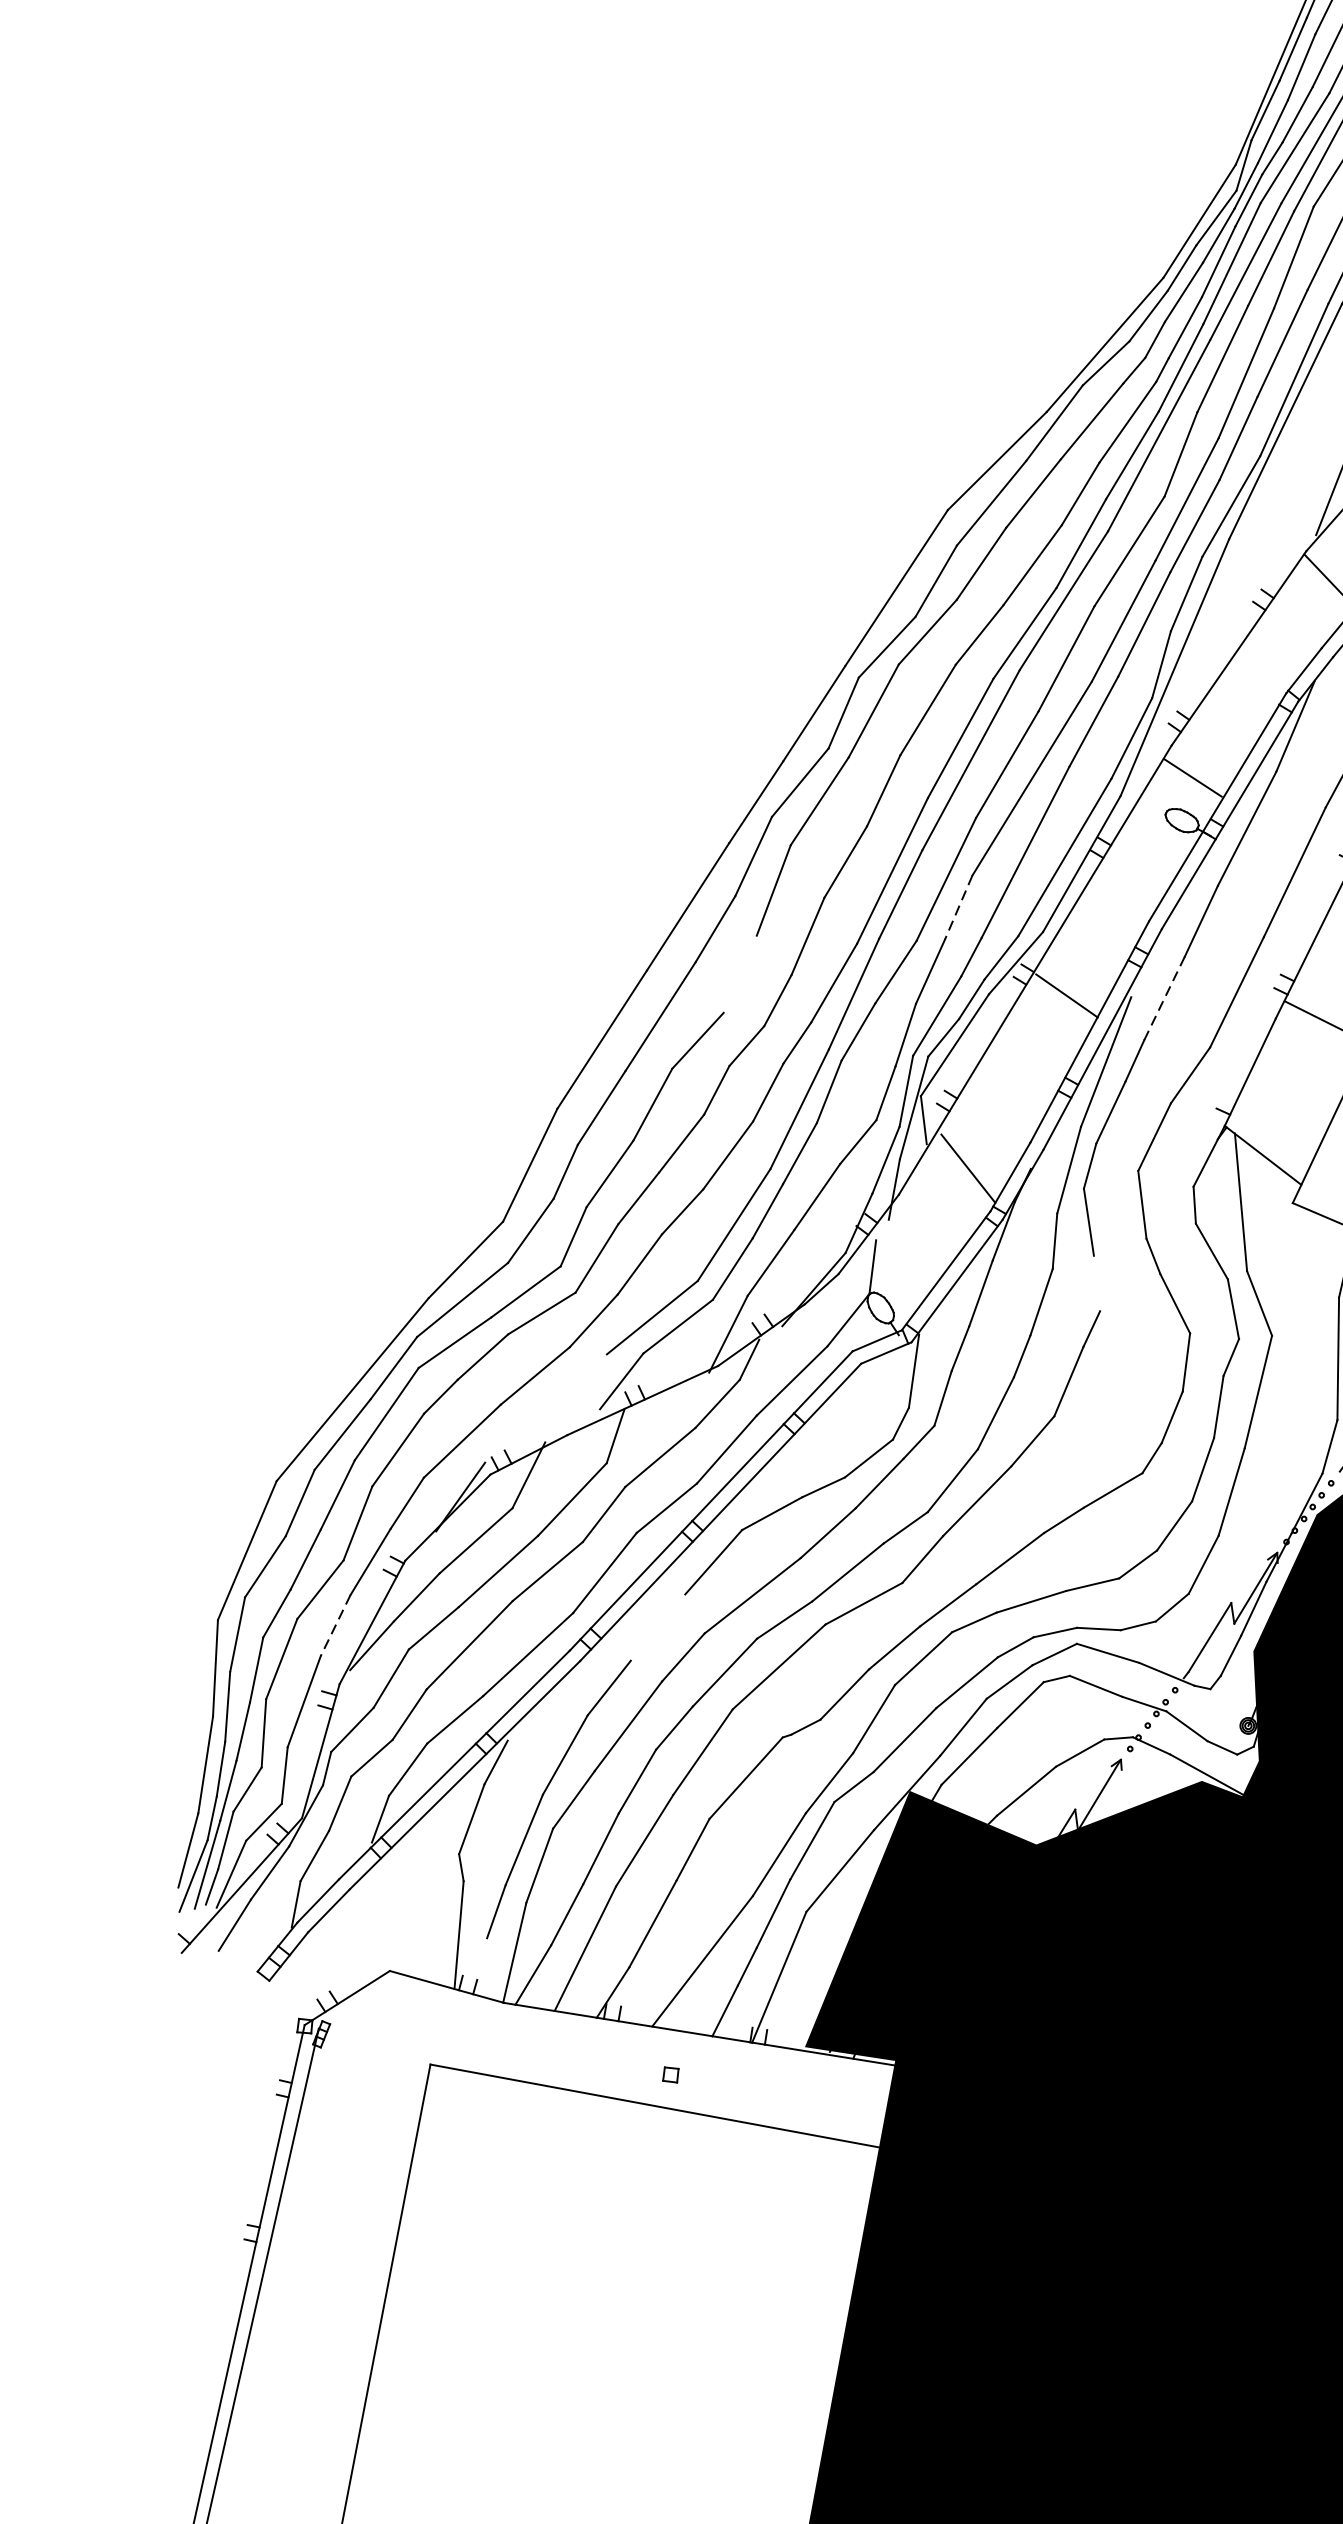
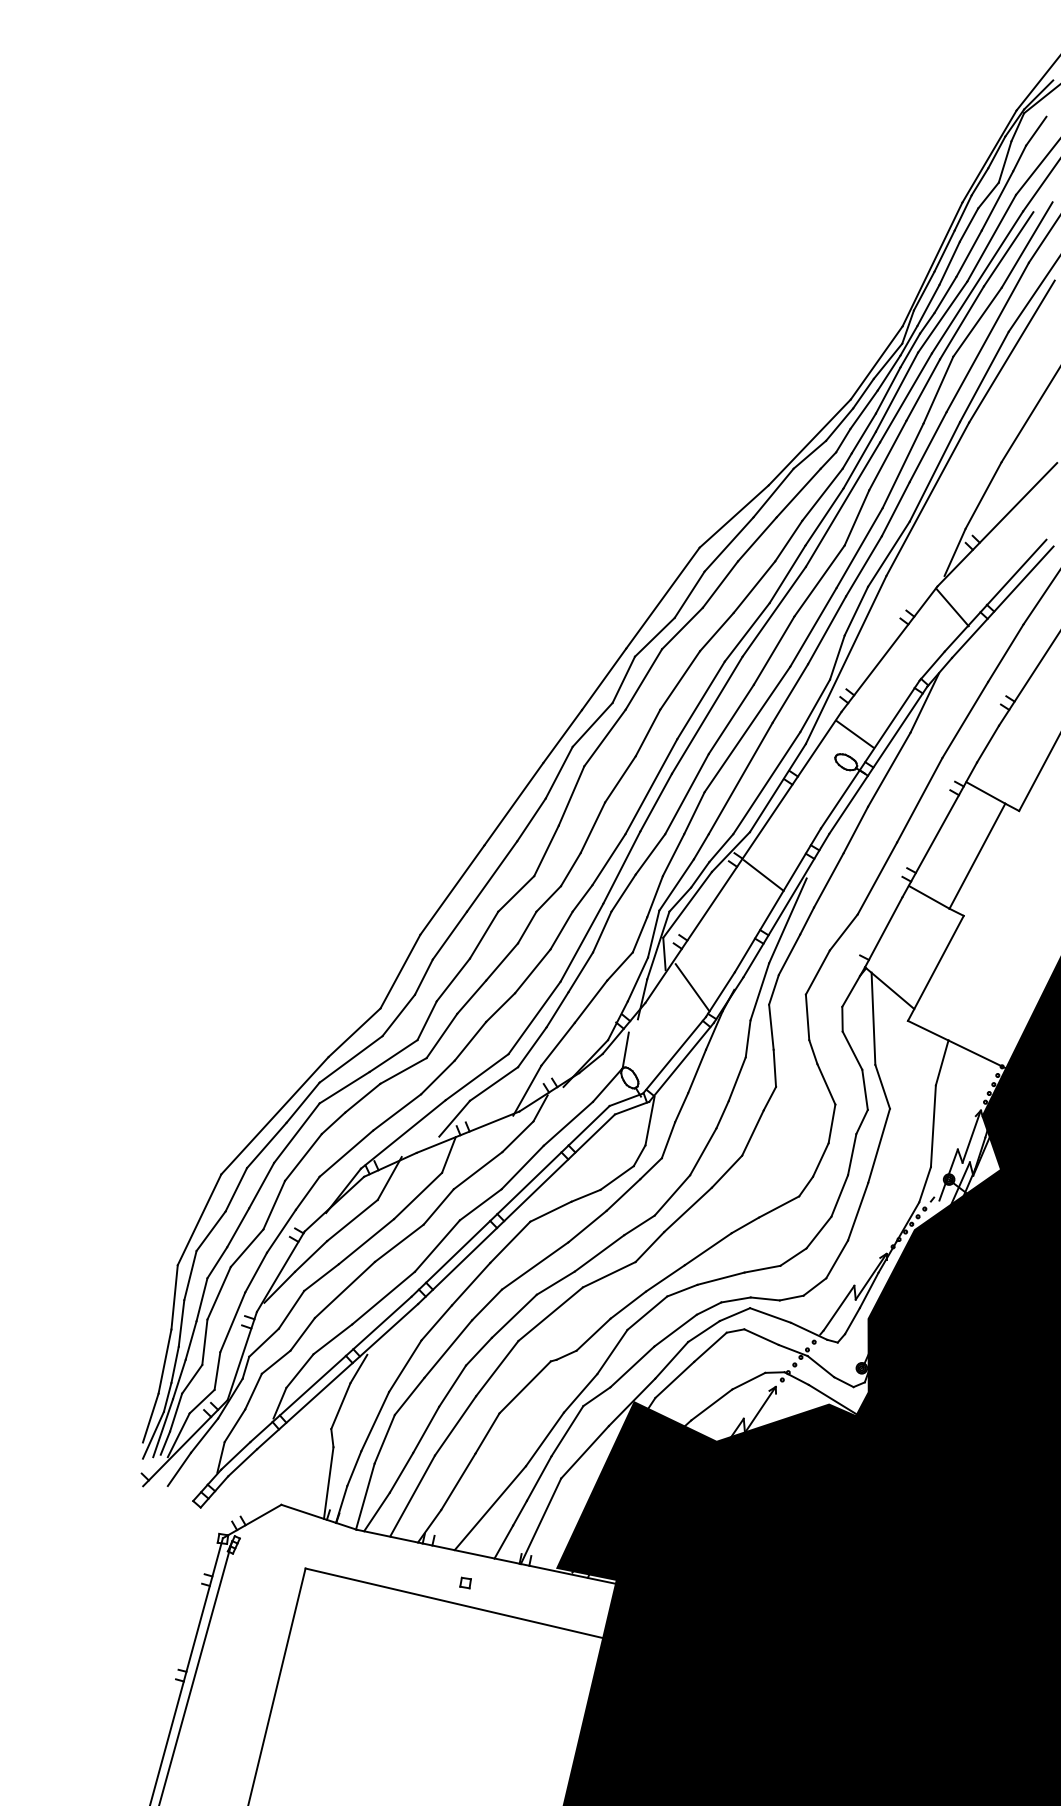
line: (958, 907) -> (694, 813), dashed -> solid
line: (740, 973) -> (546, 850), added
line: (1164, 998) -> (828, 880), dashed -> solid
line: (1096, 1283) -> (774, 1068), added
line: (544, 1408) -> (402, 1134), added
line: (336, 1625) -> (256, 1272), dashed -> solid
line: (657, 1626) -> (470, 1283), added
line: (479, 1966) -> (341, 1504), added

